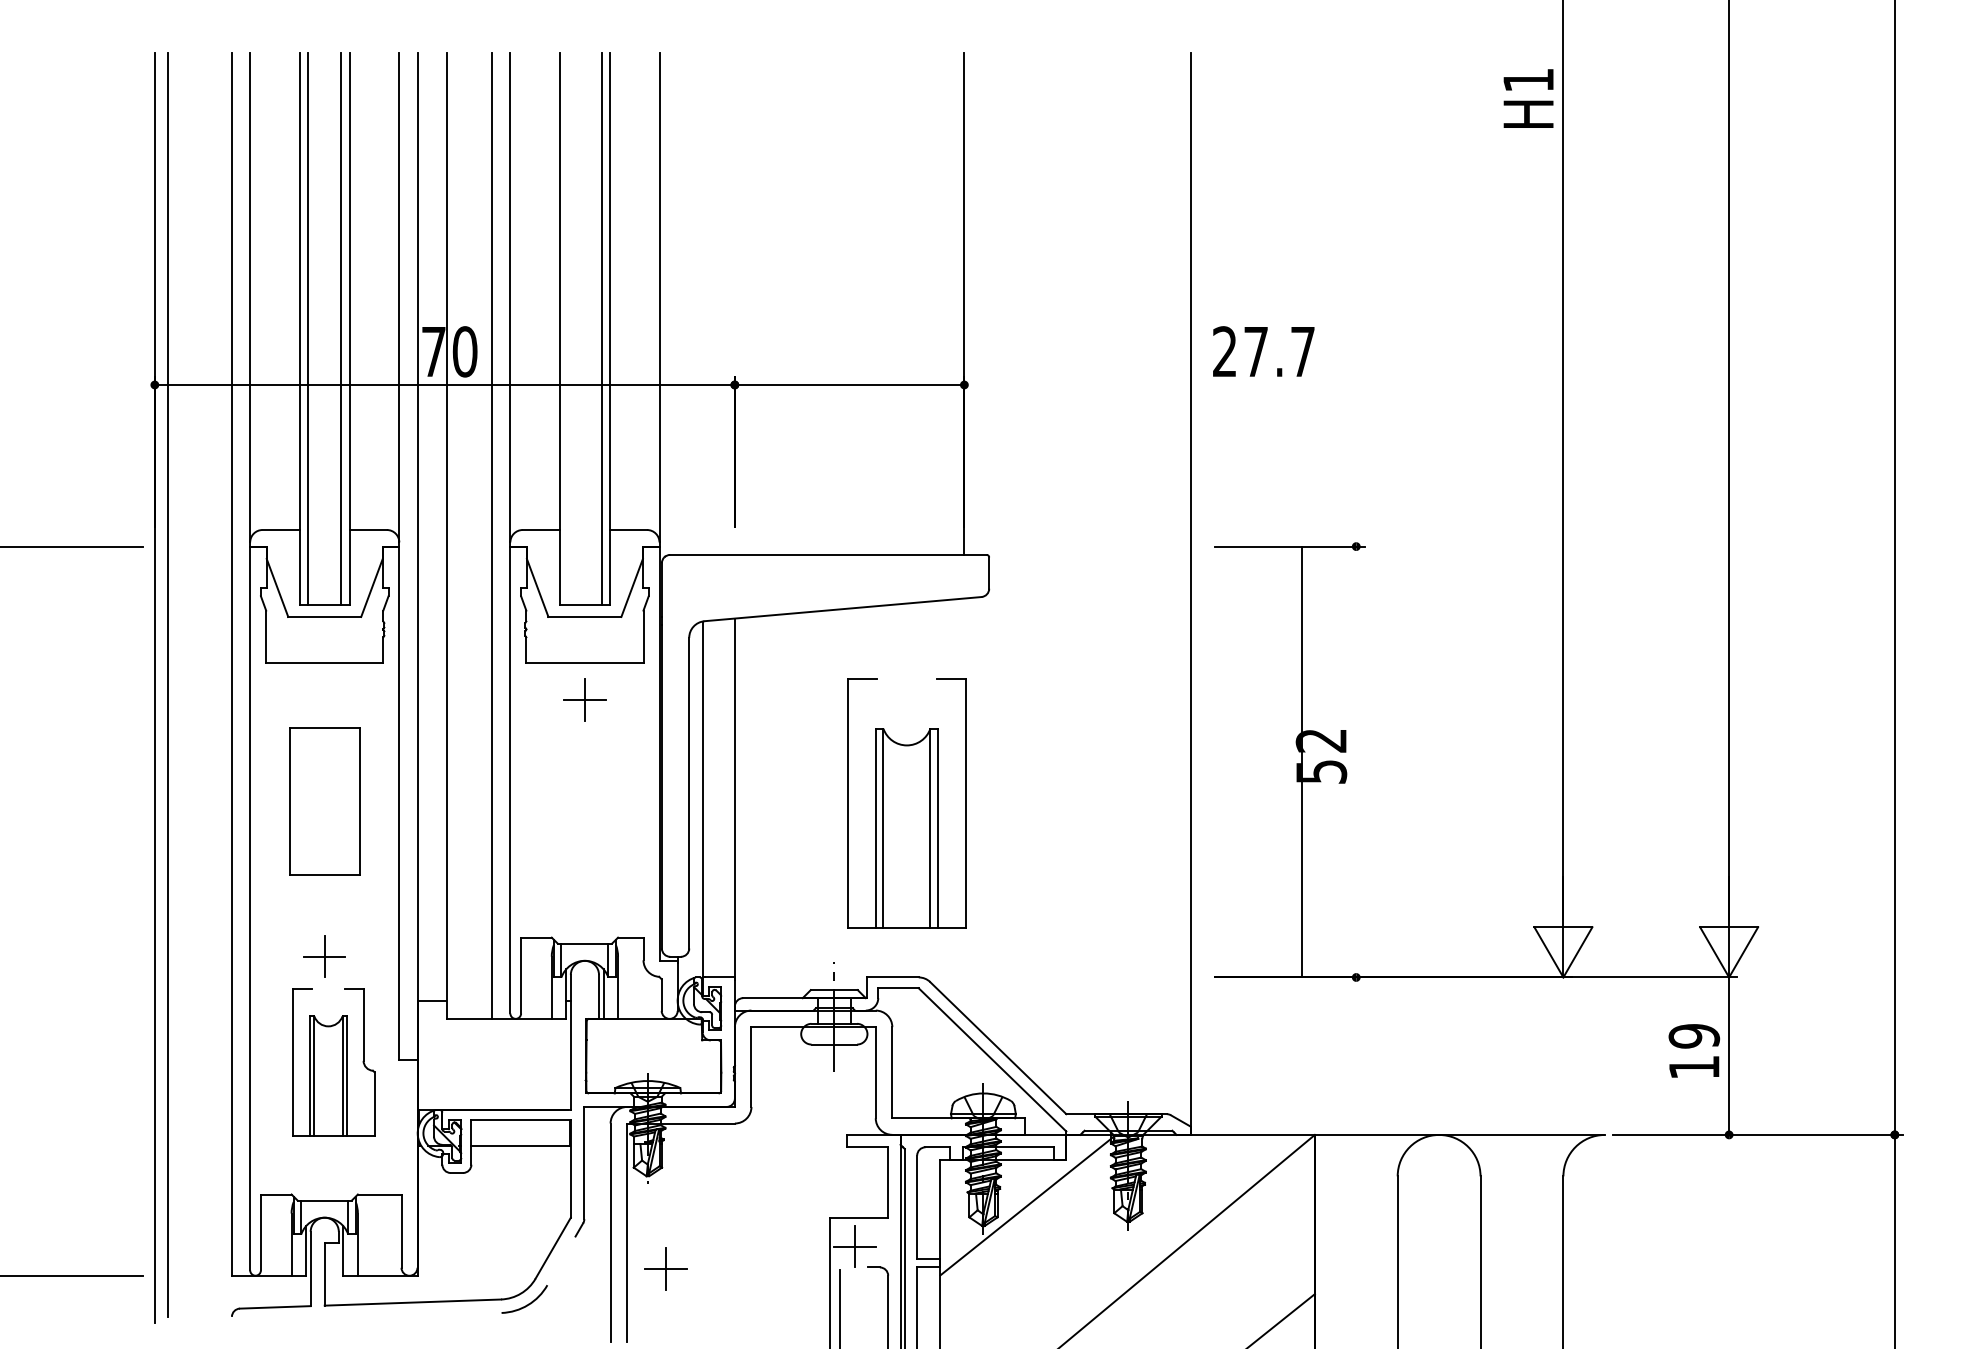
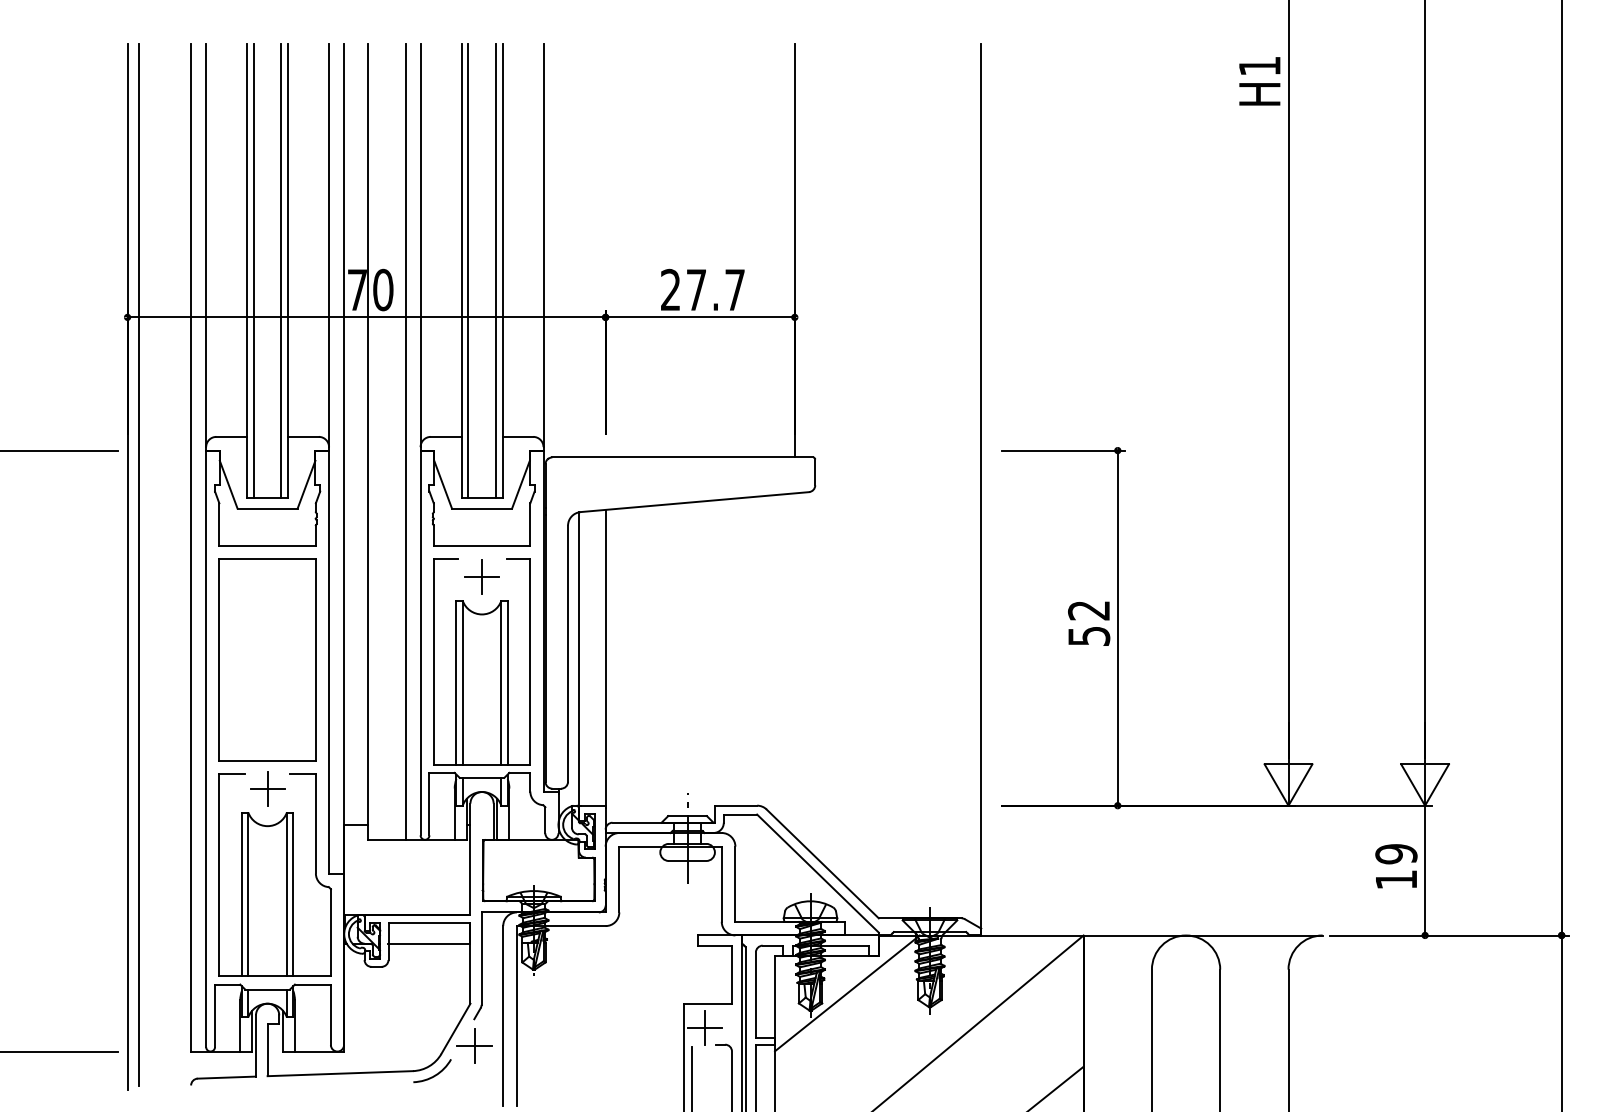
line: (568, 328) -> (468, 270), added
text: (1263, 351) -> (702, 289), moved
line: (1302, 761) -> (1117, 627), moved
part: (324, 801) -> (267, 660), size x1.67
part: (906, 803) -> (481, 662), moved
part: (333, 1062) -> (274, 875), size x1.67
part: (665, 1268) -> (474, 1045), moved

